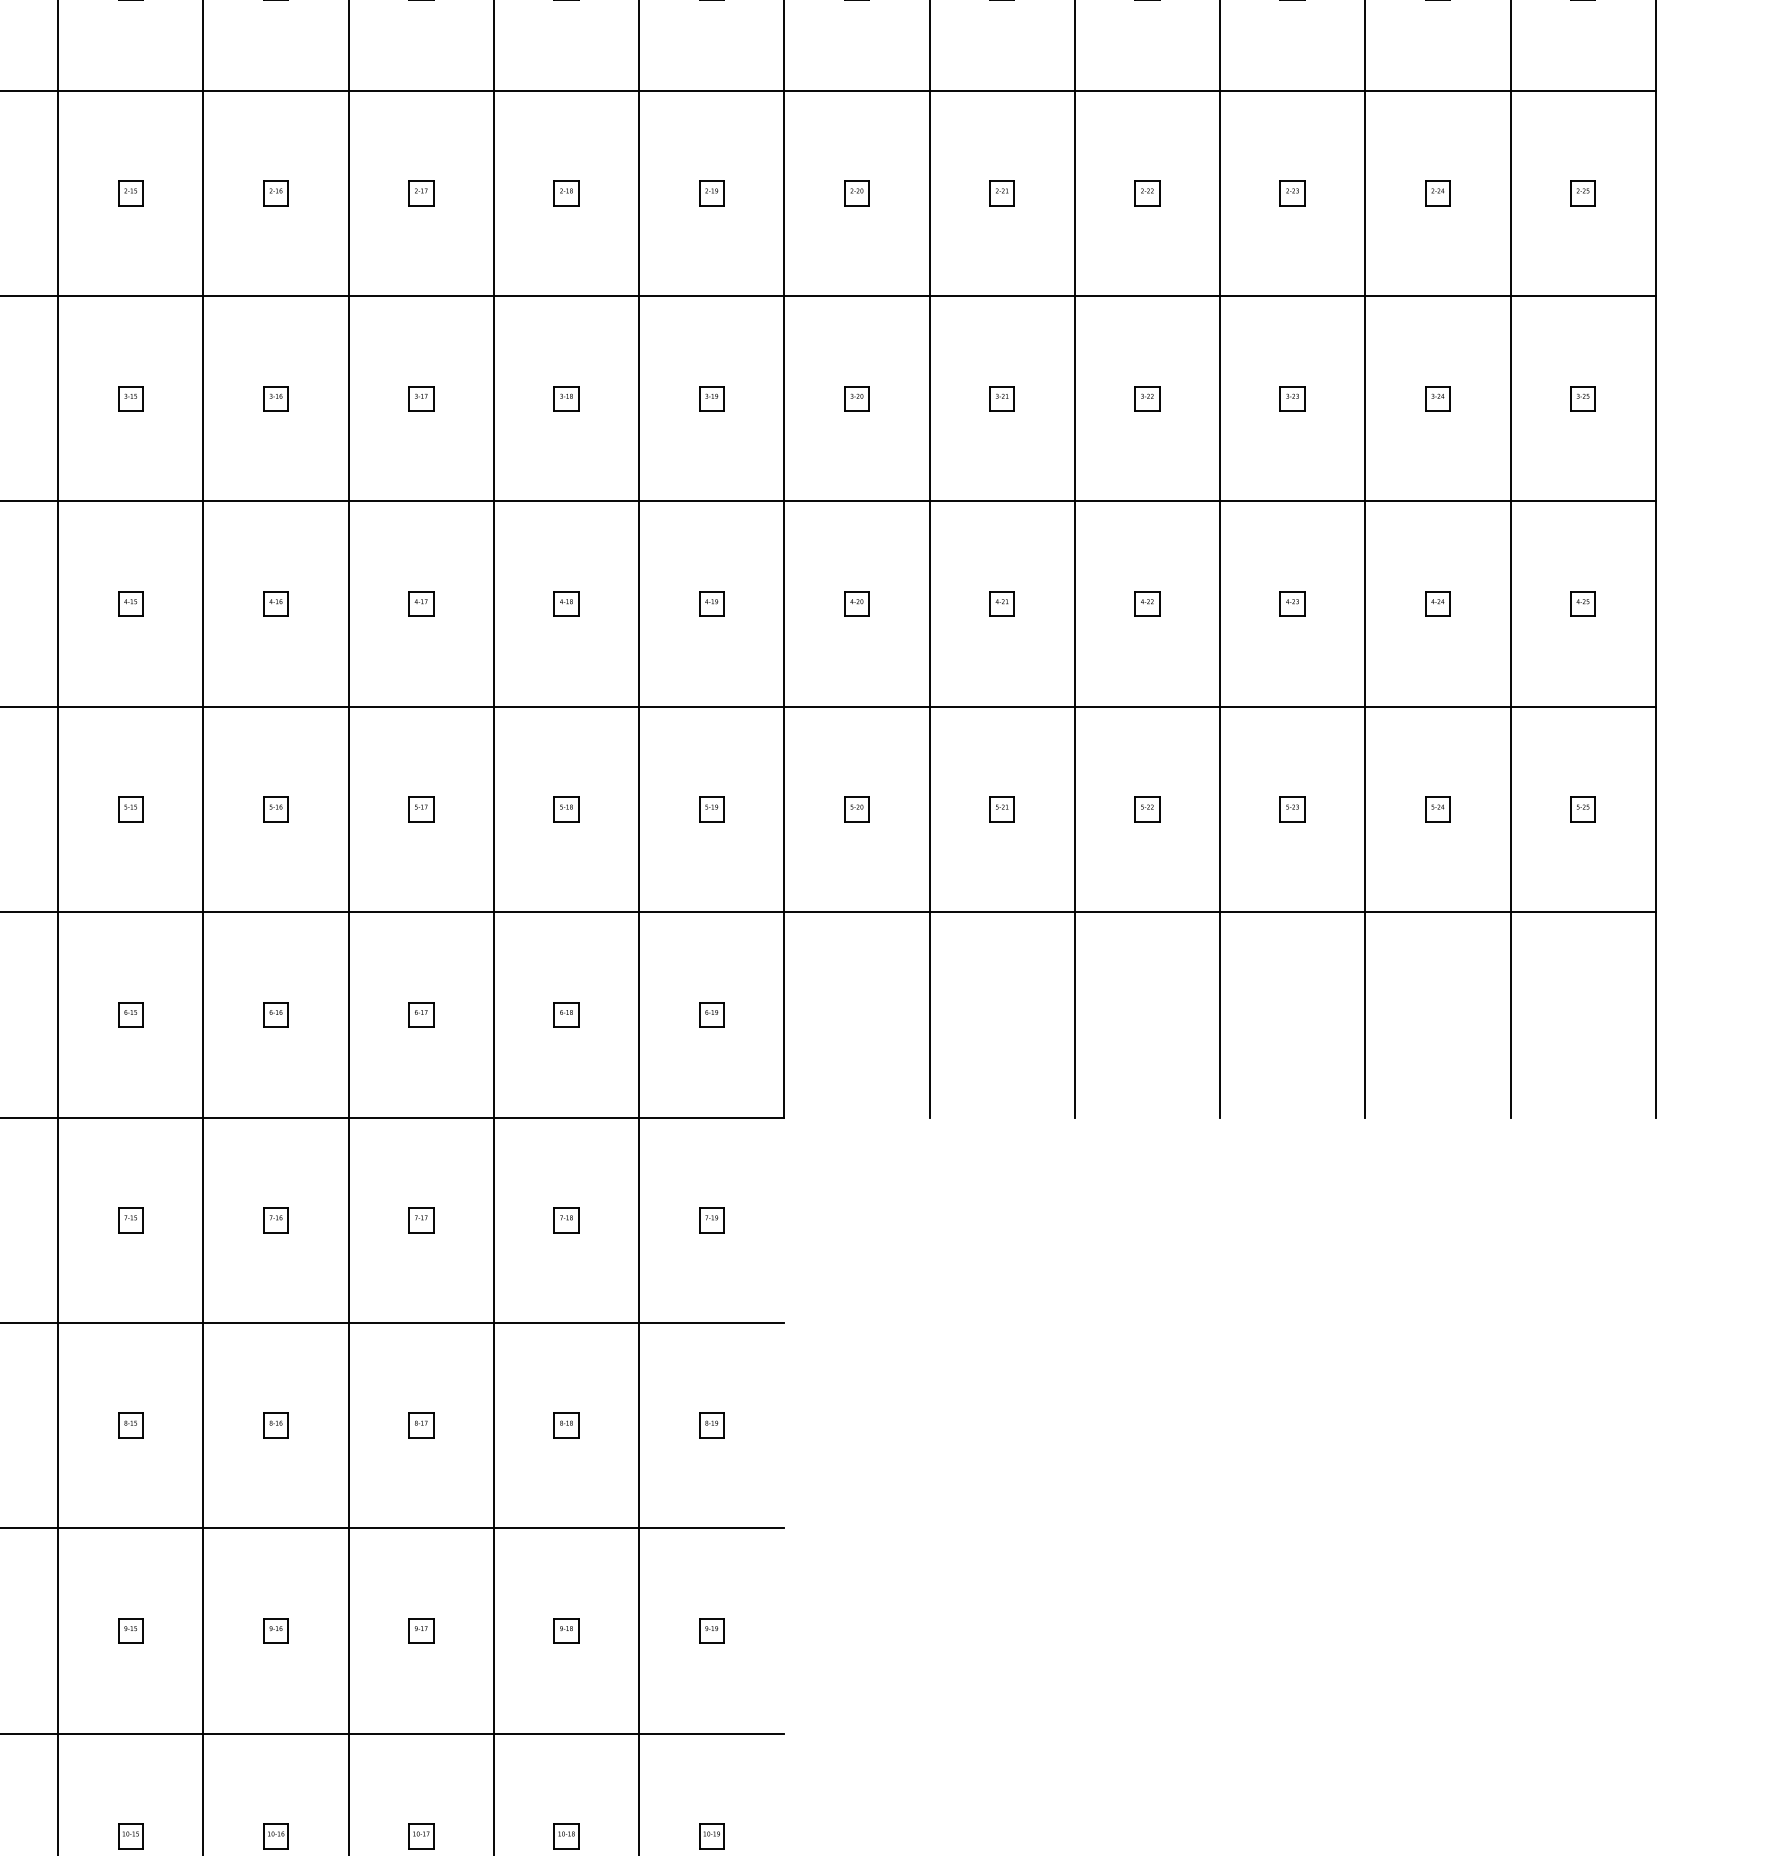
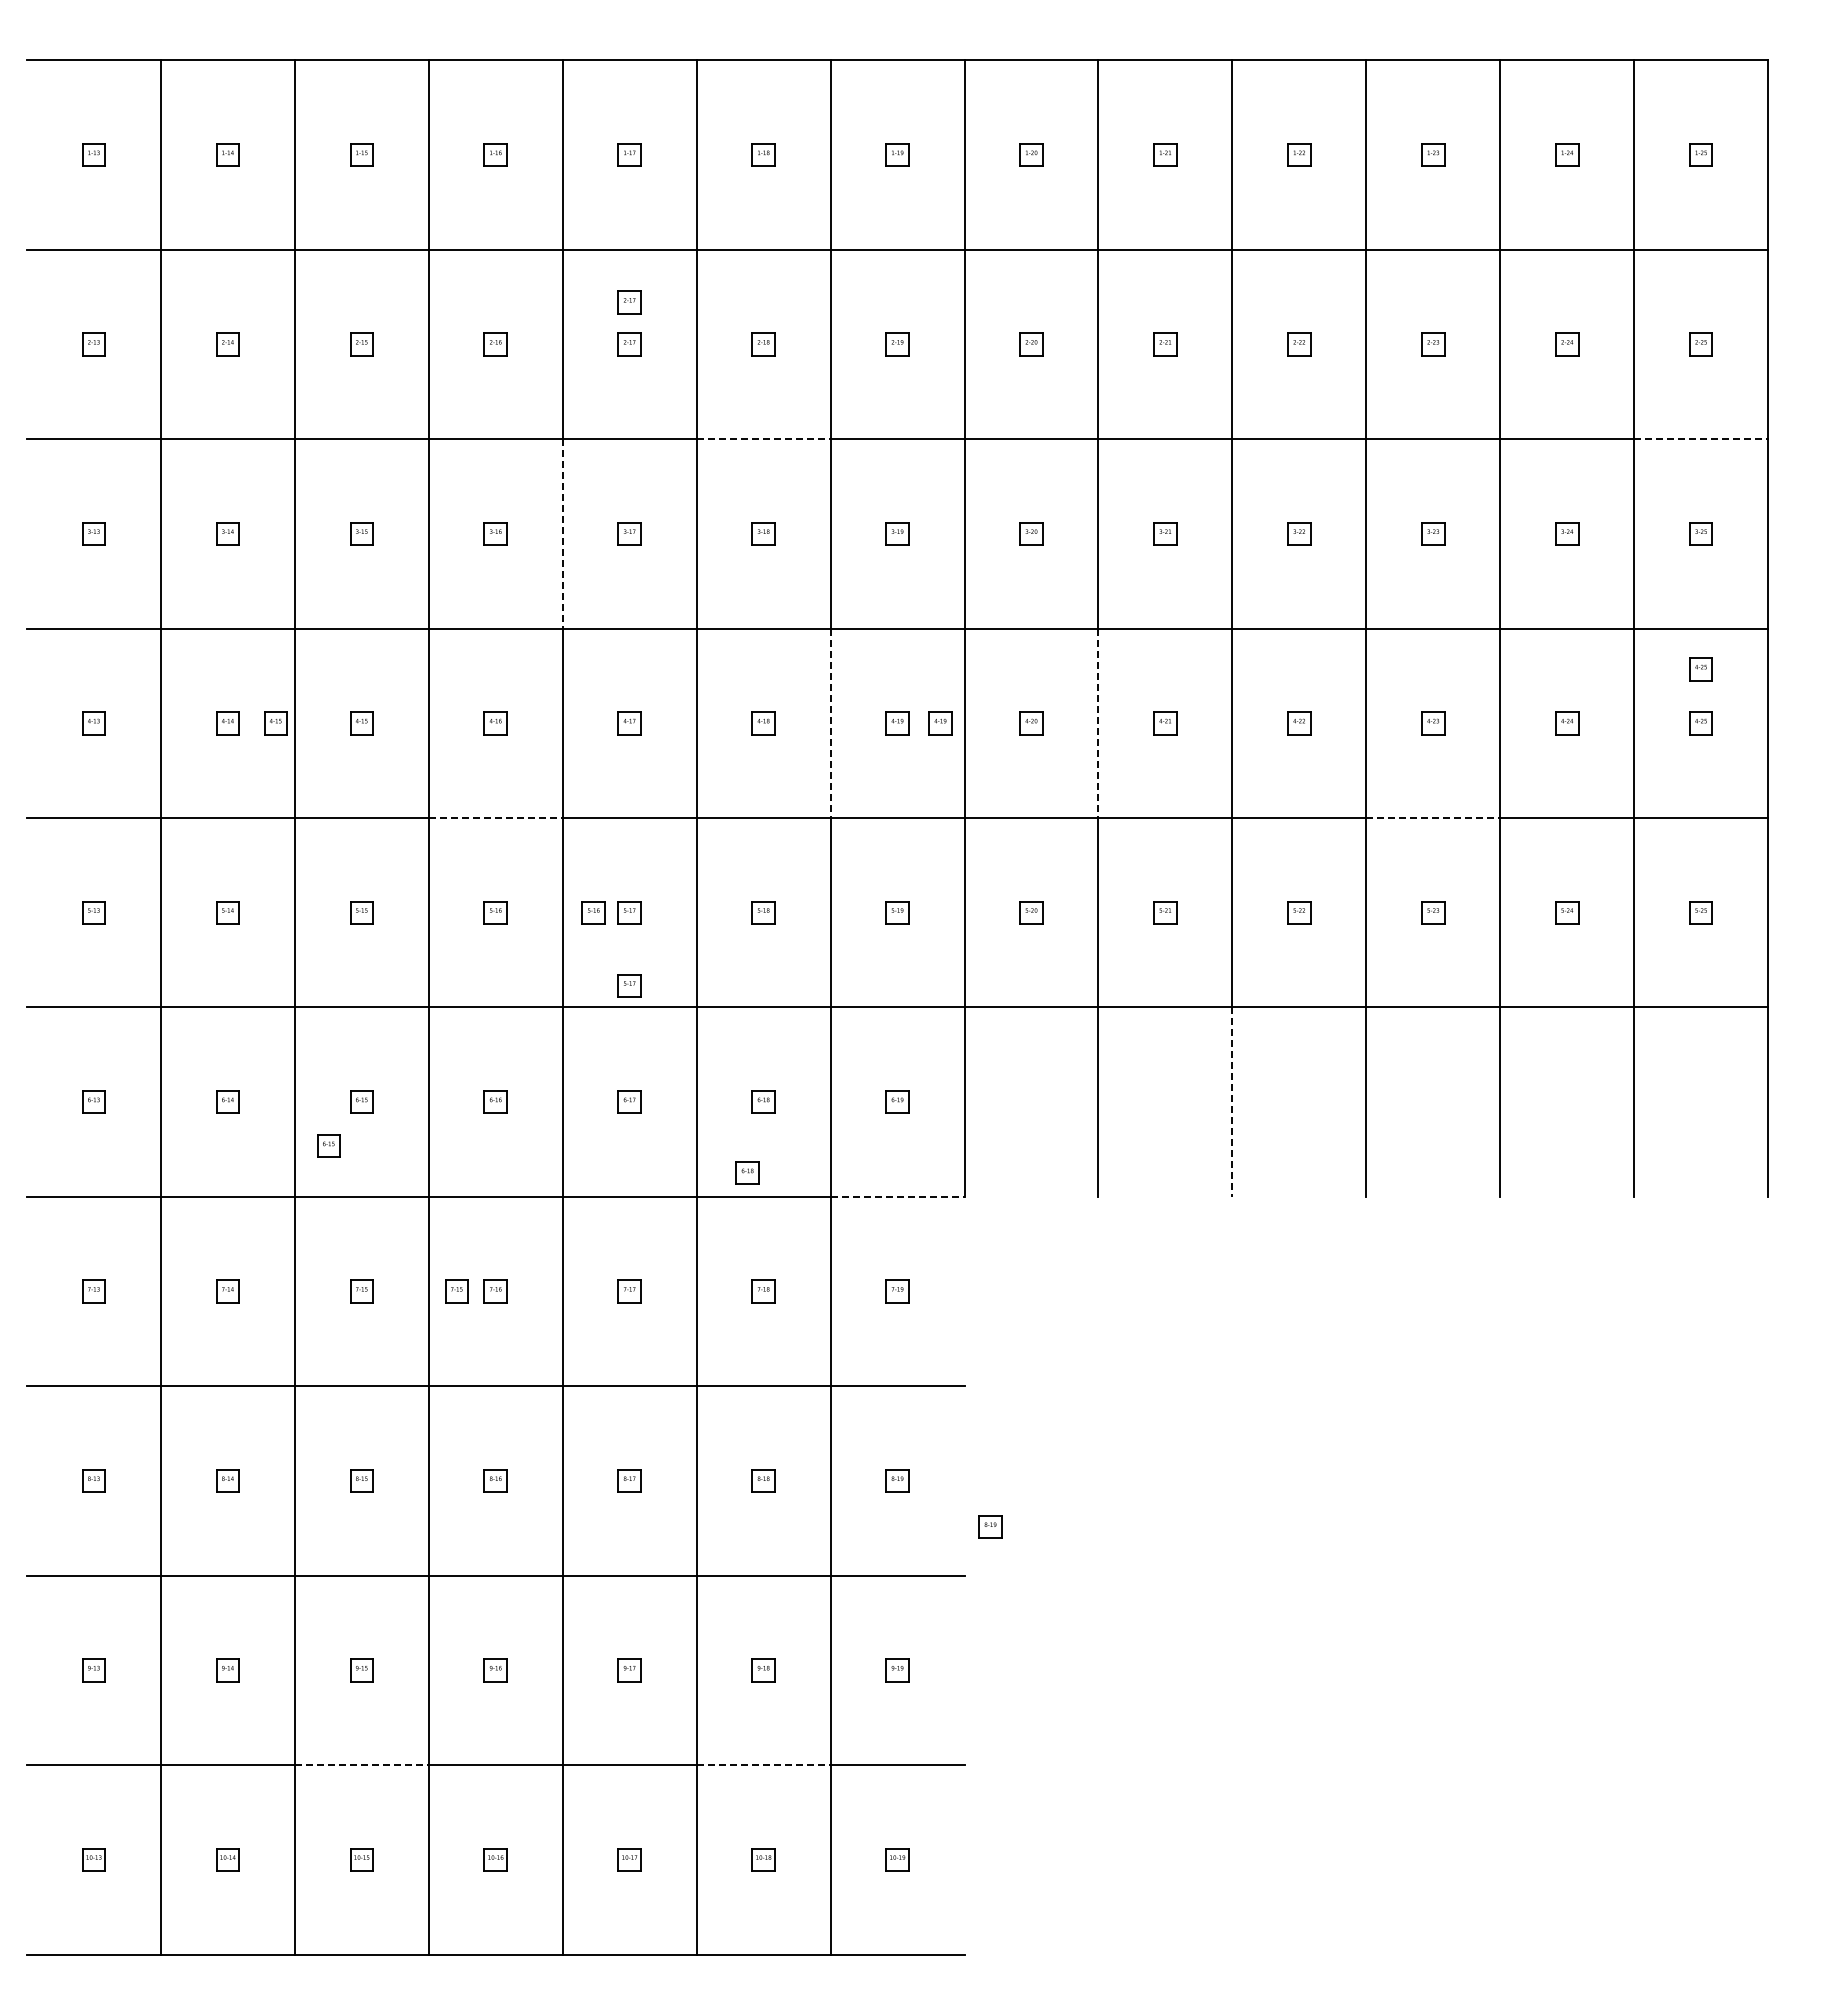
part: (421, 147) -> (629, 302), added
line: (566, 296) -> (763, 439), solid -> dashed
line: (1583, 296) -> (1701, 439), solid -> dashed
line: (348, 398) -> (562, 533), solid -> dashed
part: (1582, 545) -> (1700, 669), added
part: (37, 604) -> (275, 723), added
line: (639, 604) -> (830, 723), solid -> dashed
part: (758, 604) -> (940, 723), added
line: (929, 604) -> (1098, 723), solid -> dashed
line: (275, 707) -> (495, 818), solid -> dashed
line: (1292, 707) -> (1433, 818), solid -> dashed
part: (382, 809) -> (593, 912), added
part: (421, 888) -> (629, 985), added
line: (1074, 1015) -> (1232, 1102), solid -> dashed
part: (94, 1061) -> (328, 1145), added
part: (549, 1091) -> (747, 1172), added
line: (711, 1117) -> (897, 1196), solid -> dashed
part: (233, 1220) -> (456, 1291), added
part: (812, 1474) -> (990, 1526), added
line: (130, 1734) -> (361, 1765), solid -> dashed
line: (566, 1734) -> (763, 1765), solid -> dashed

